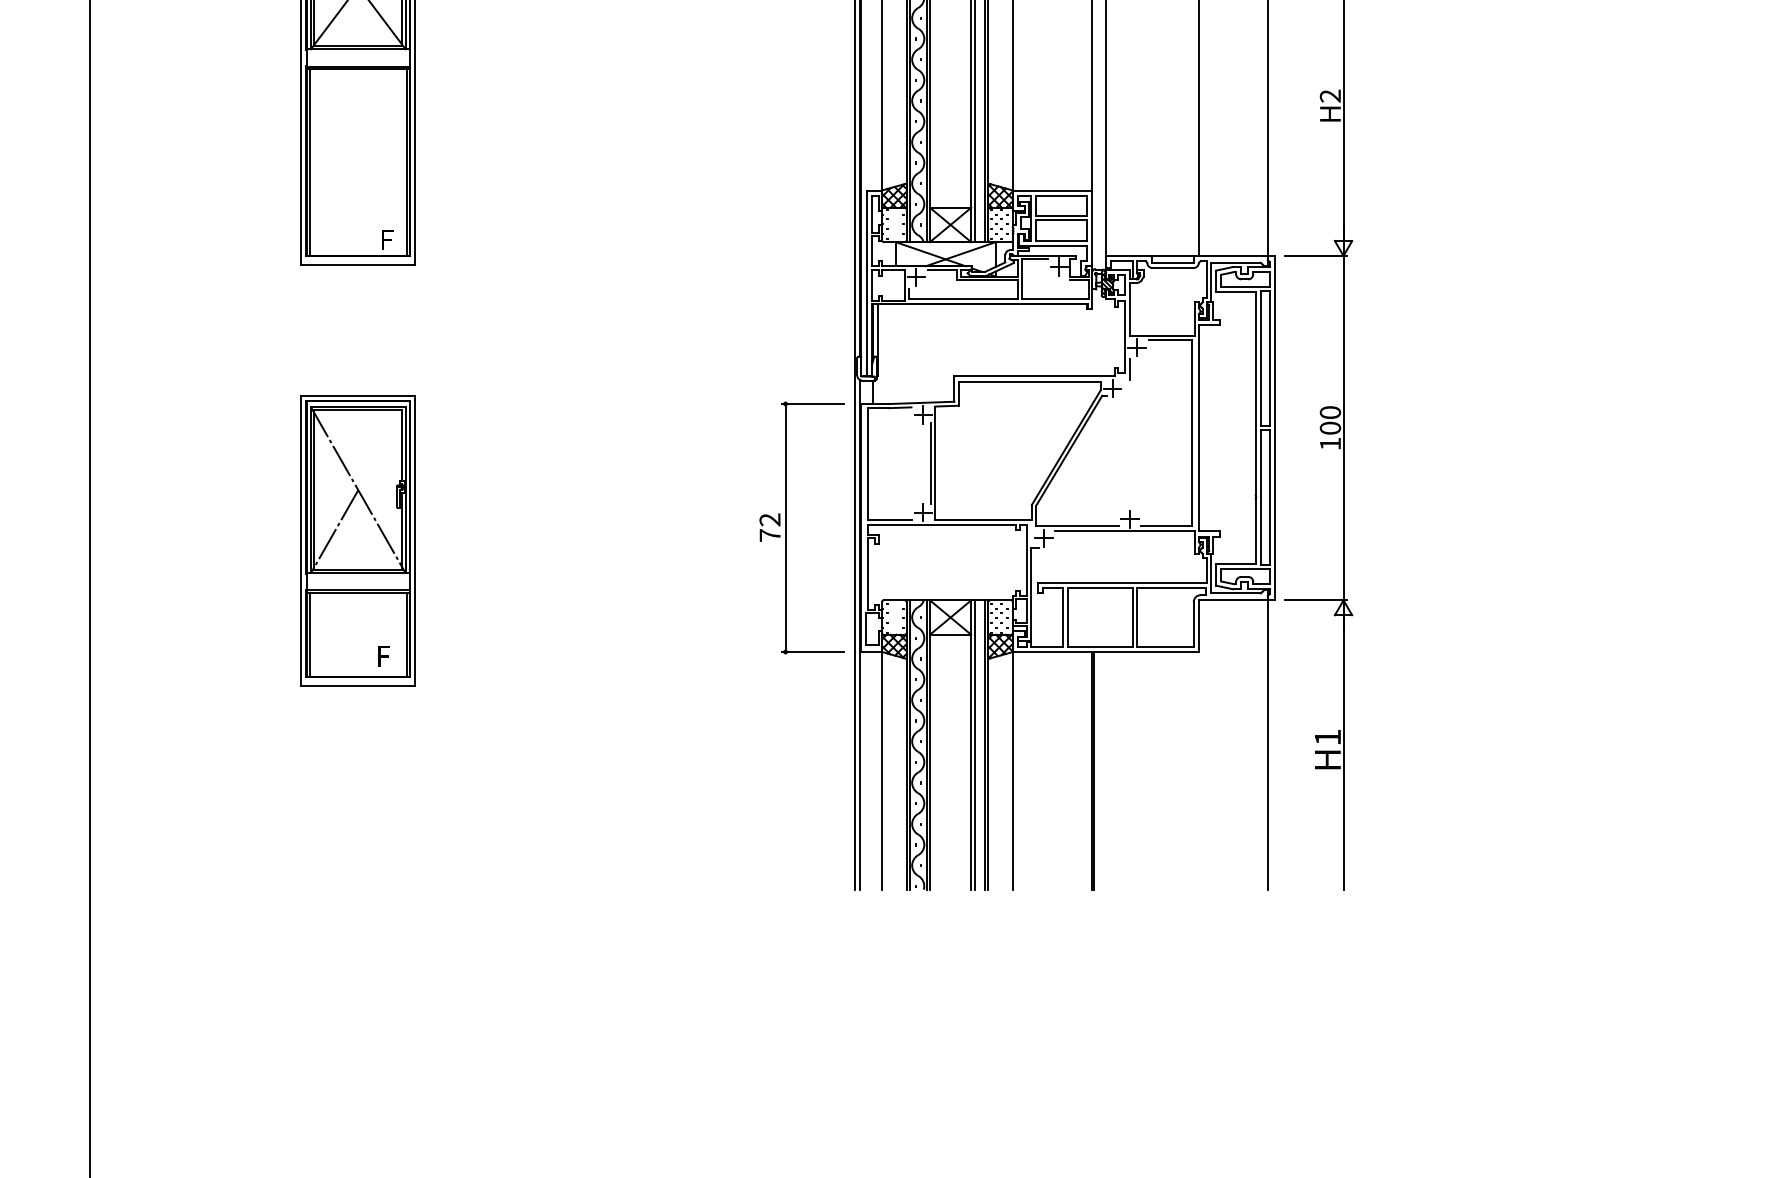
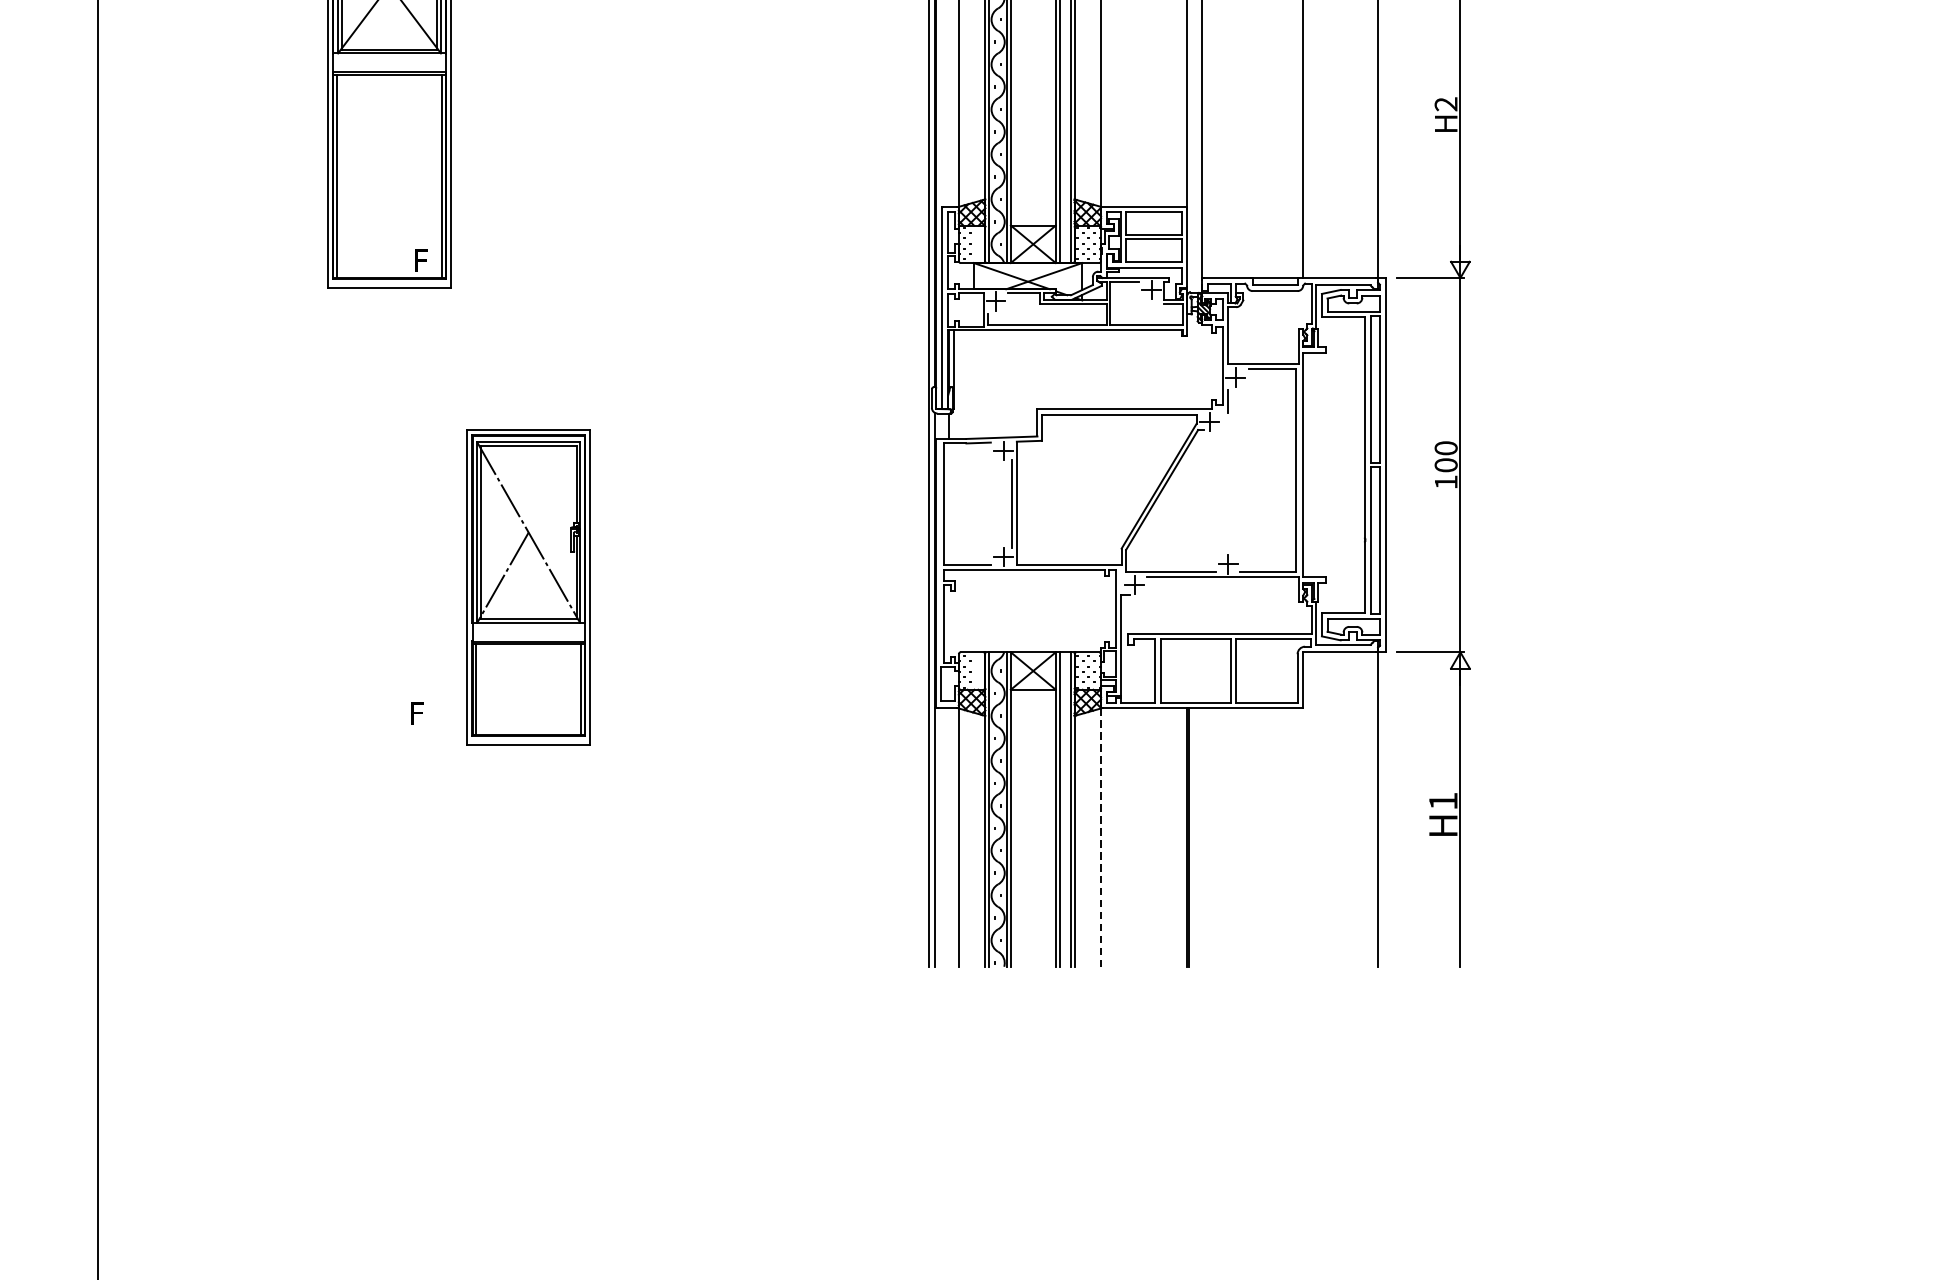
part: (786, 527) -> (854, 573), removed
part: (357, 540) -> (527, 587), moved
line: (1012, 770) -> (1100, 837), solid -> dashed

